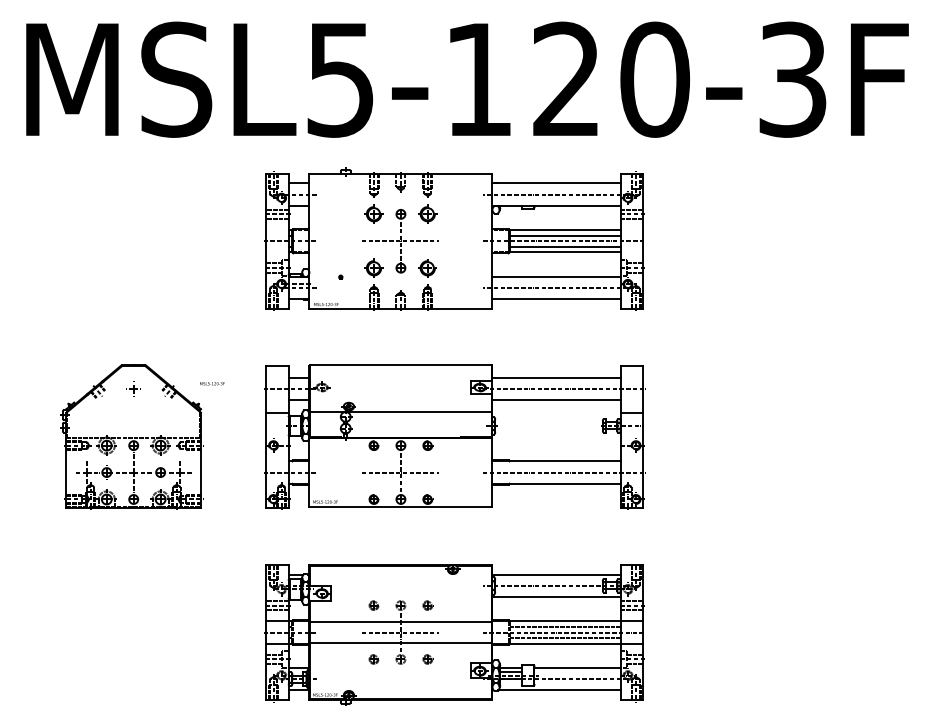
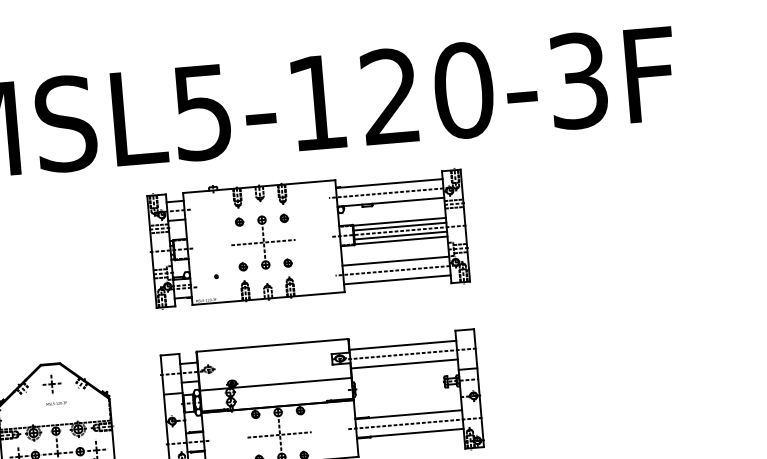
part: (373, 214) -> (239, 222), size x0.62
part: (427, 214) -> (284, 218), size x0.62
part: (373, 267) -> (242, 266), size x0.62
part: (427, 267) -> (287, 262), size x0.62
text: (212, 383) -> (56, 403), moved
part: (133, 388) -> (51, 383), size x1.67

